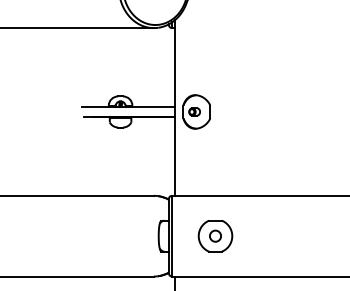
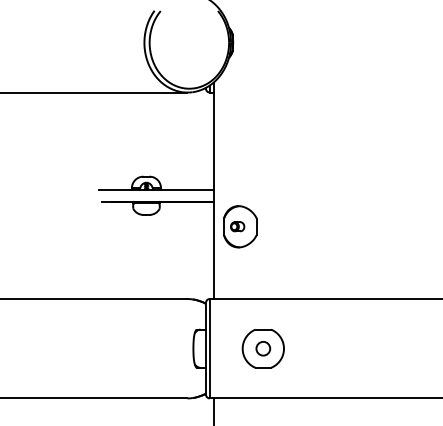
part: (196, 111) -> (240, 226), moved

